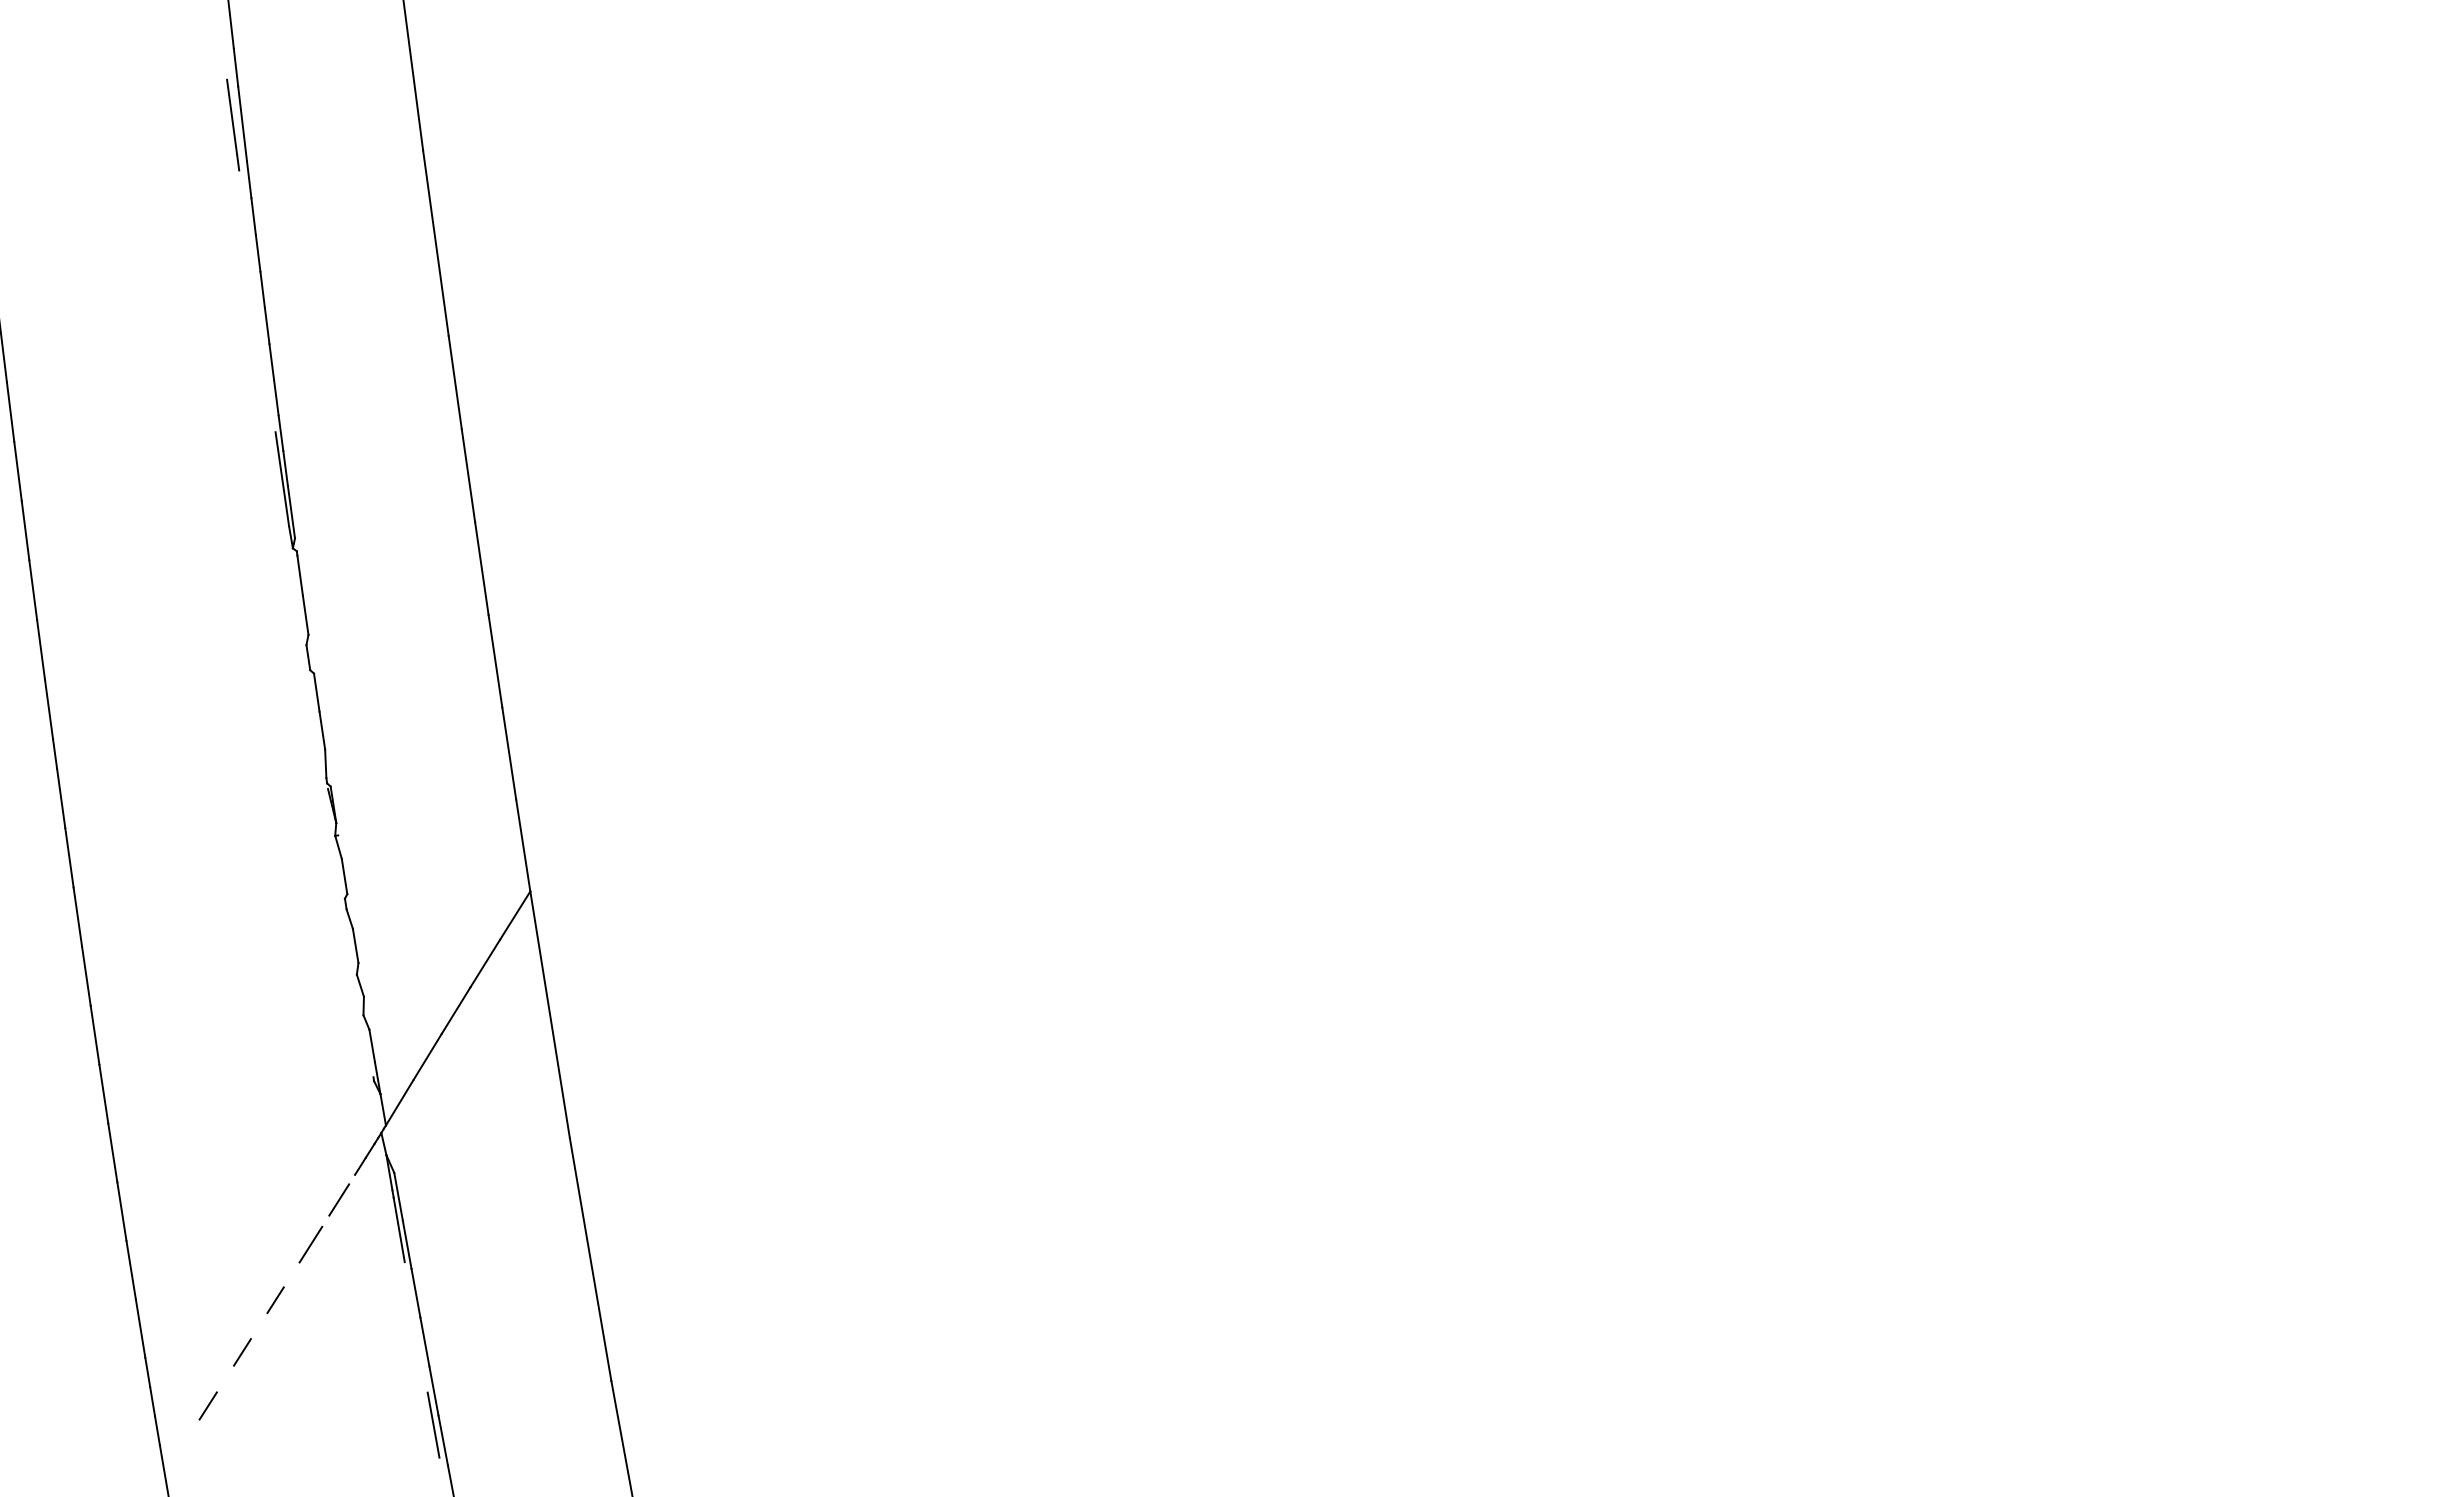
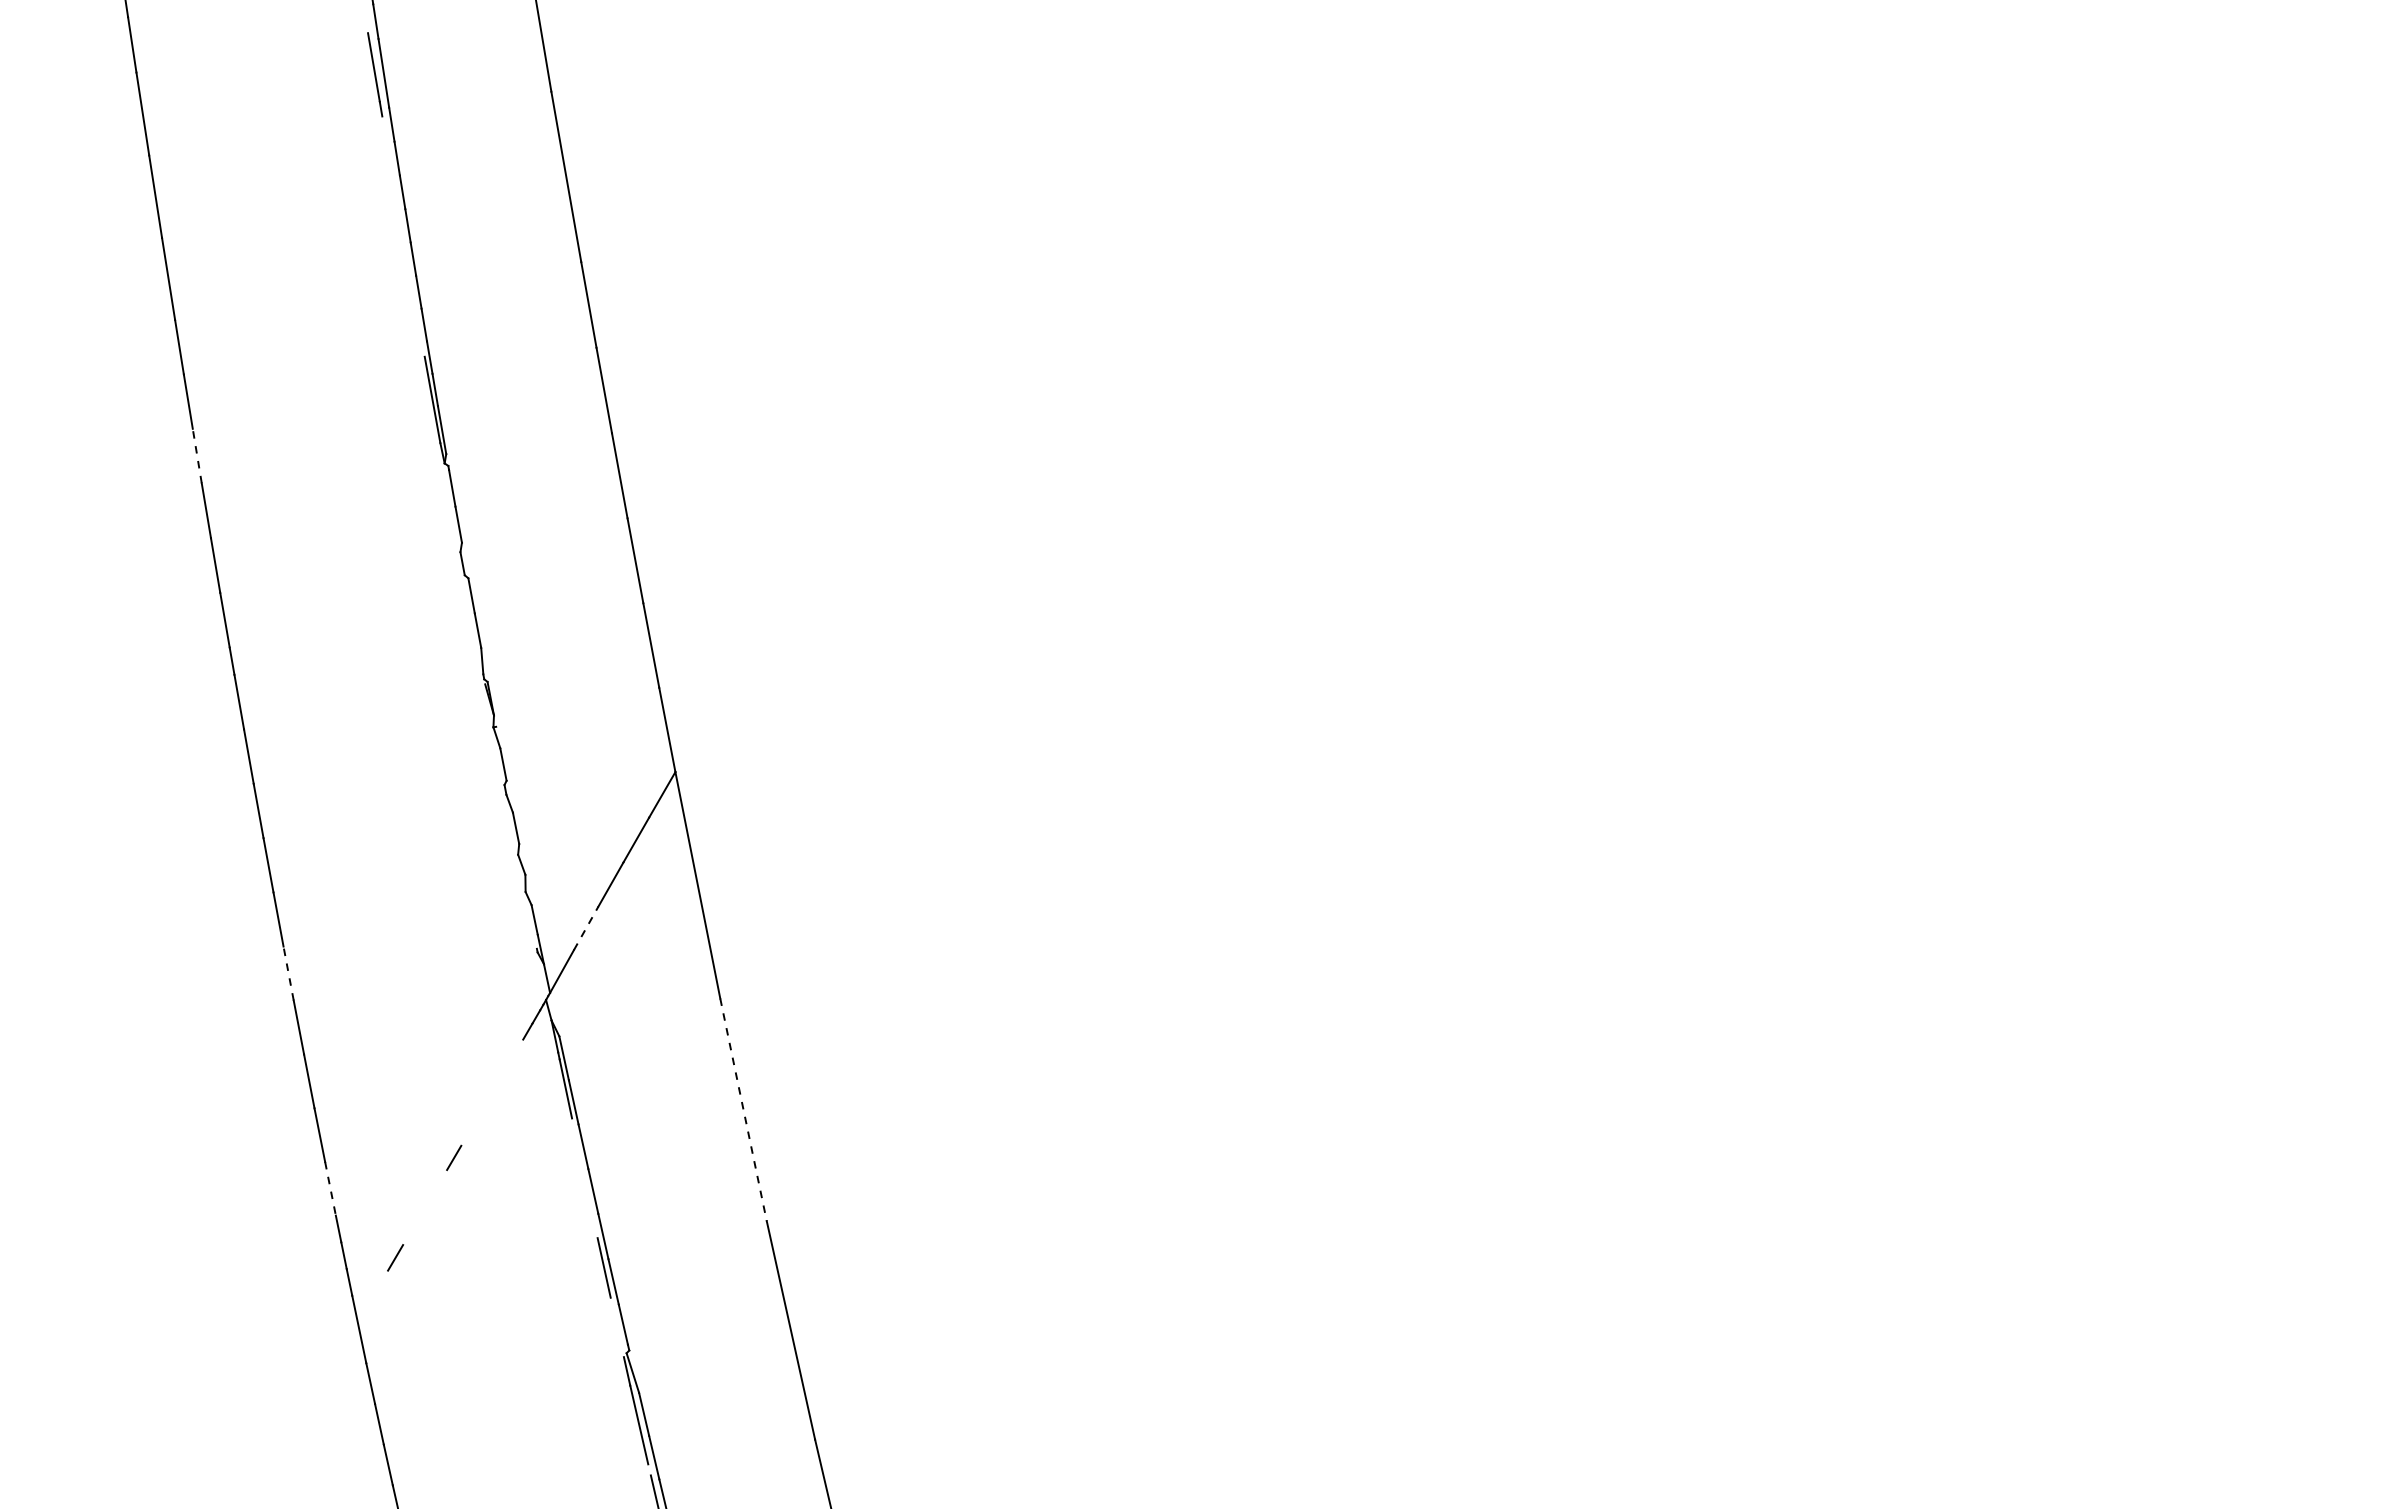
line: (25, 531) -> (197, 456), solid -> dashed
line: (427, 1057) -> (586, 928), solid -> dashed
line: (103, 1094) -> (288, 973), solid -> dashed
line: (339, 1199) -> (509, 1062), removed
line: (310, 1244) -> (484, 1105), removed
line: (590, 1259) -> (743, 1109), solid -> dashed
line: (140, 1329) -> (330, 1189), solid -> dashed
line: (241, 1351) -> (424, 1206), removed

